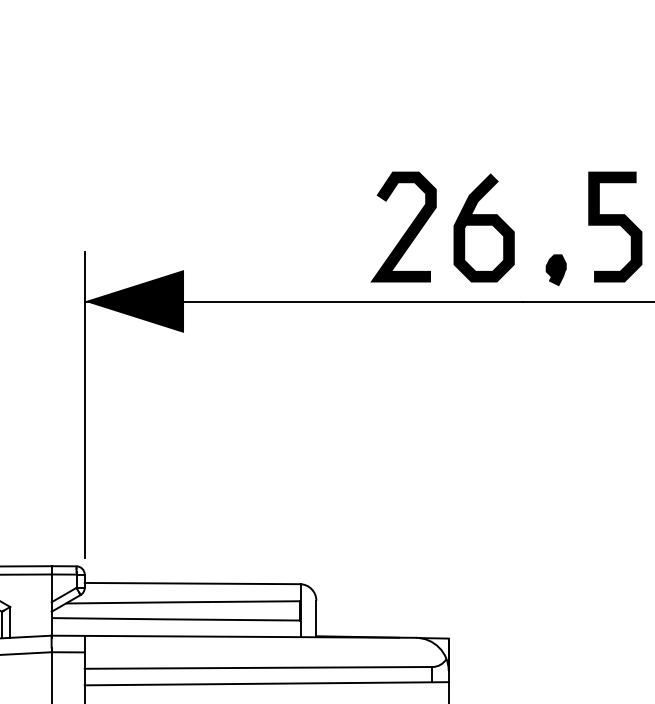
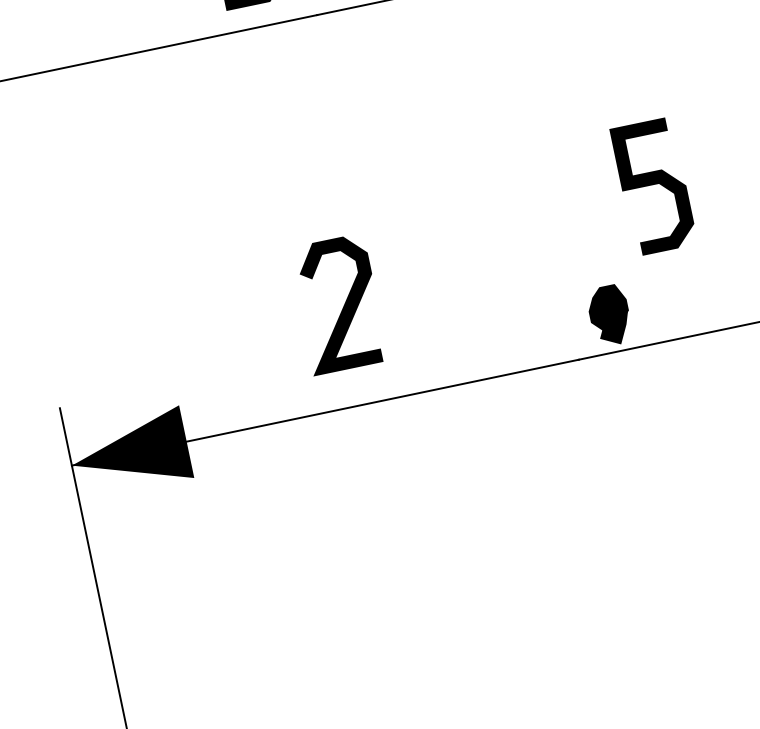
curve: (483, 225) -> (514, 281), removed
curve: (615, 225) -> (653, 184), moved
curve: (407, 229) -> (343, 306), moved
part: (555, 269) -> (608, 314), size x1.6

